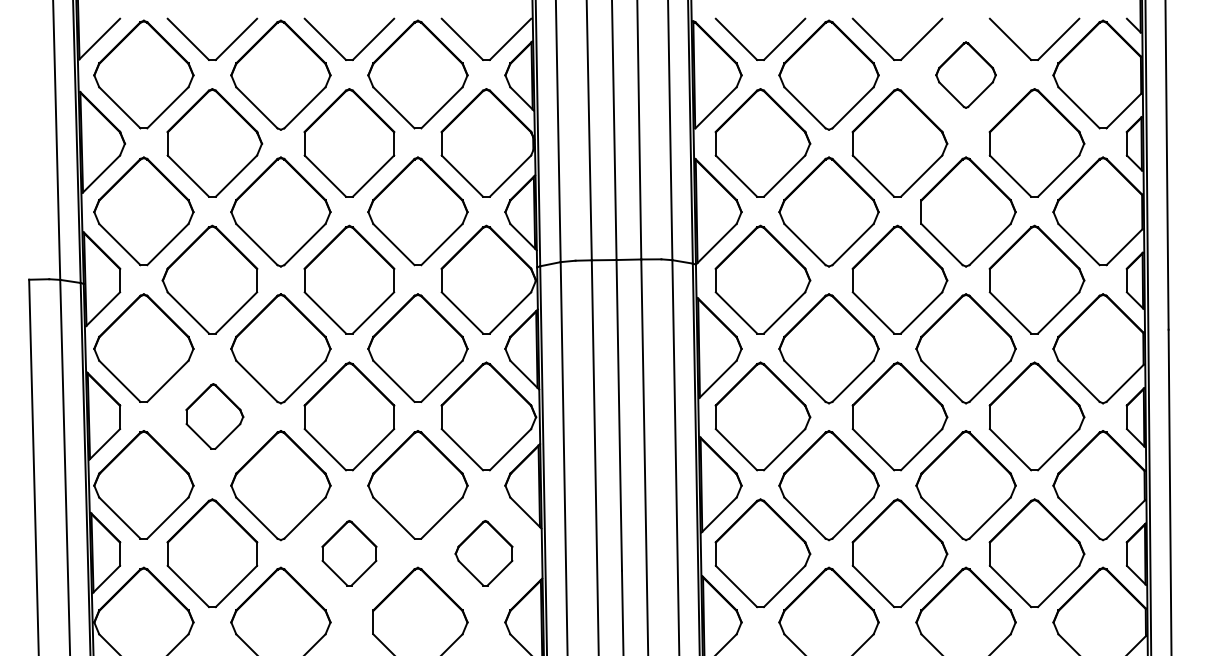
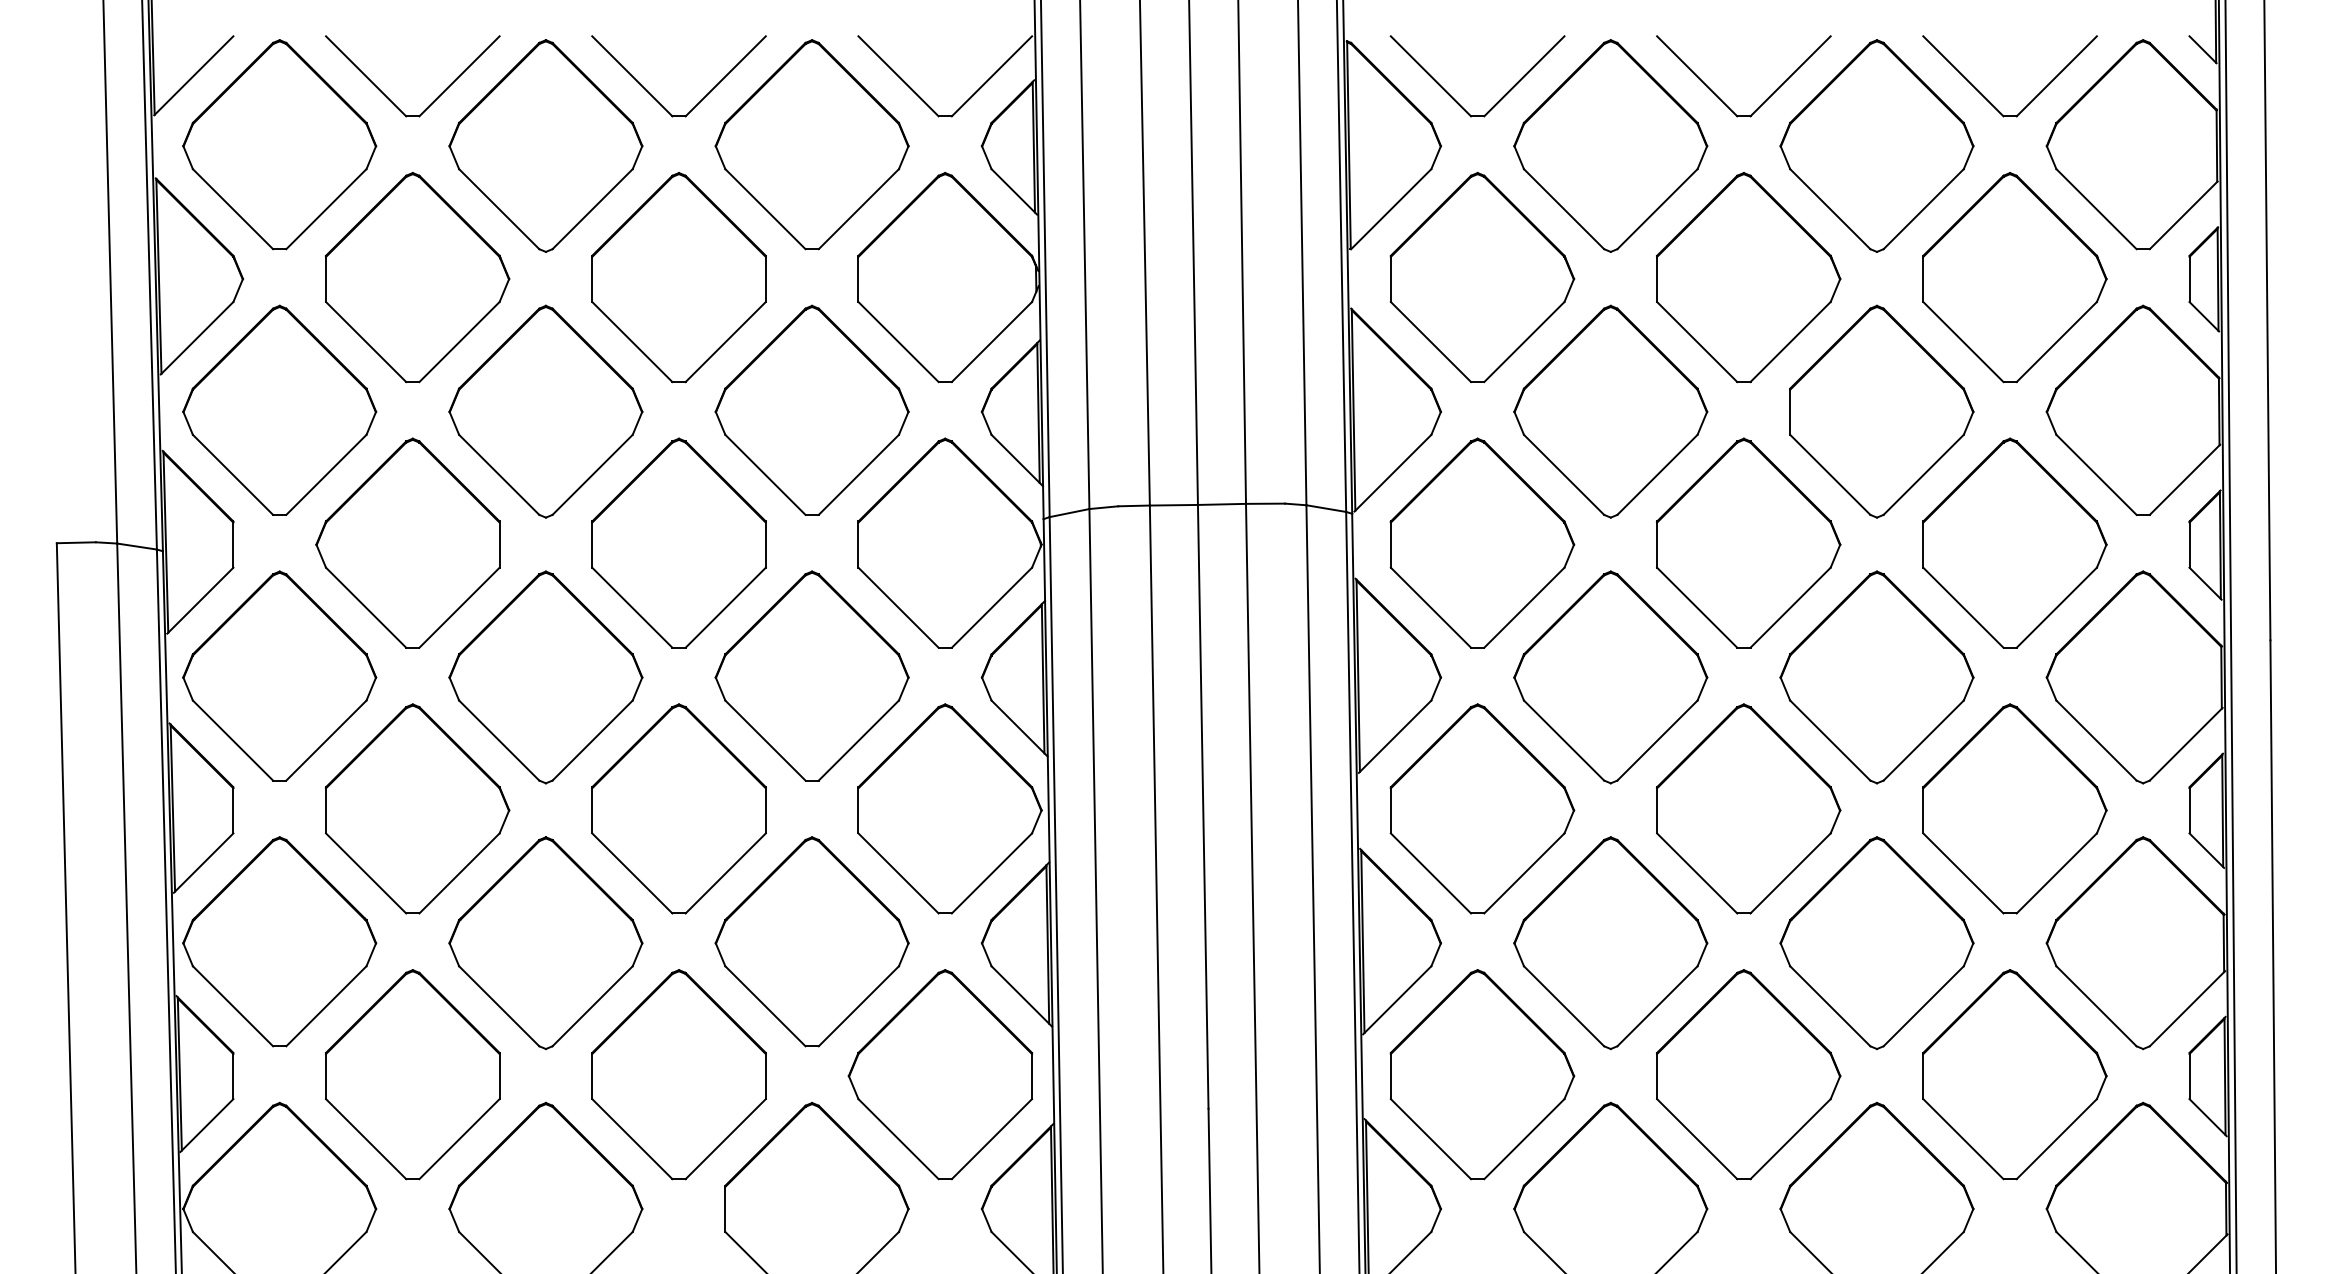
part: (965, 74) -> (1875, 144), size x1.67
part: (214, 416) -> (416, 808), size x1.67
part: (349, 553) -> (679, 1075), size x1.67
part: (483, 553) -> (939, 1075), size x1.67

